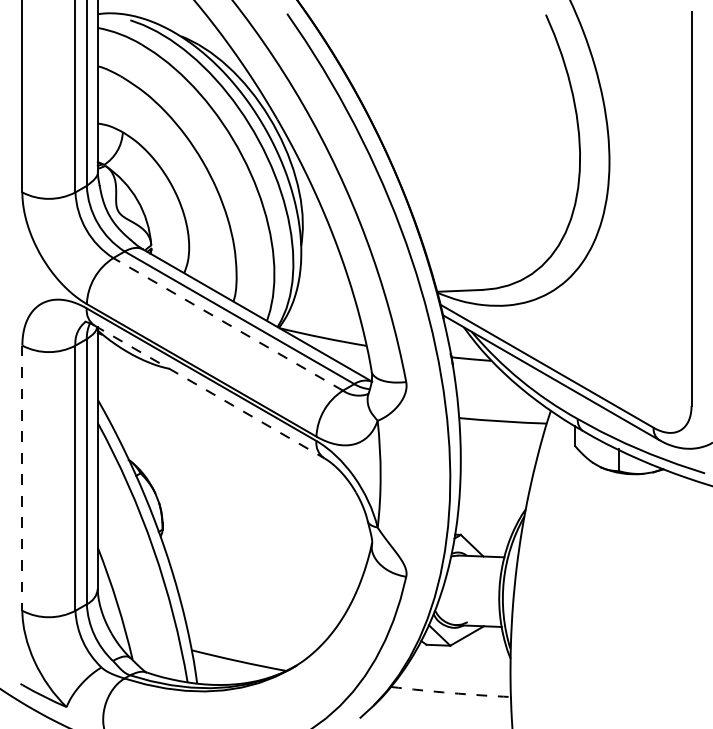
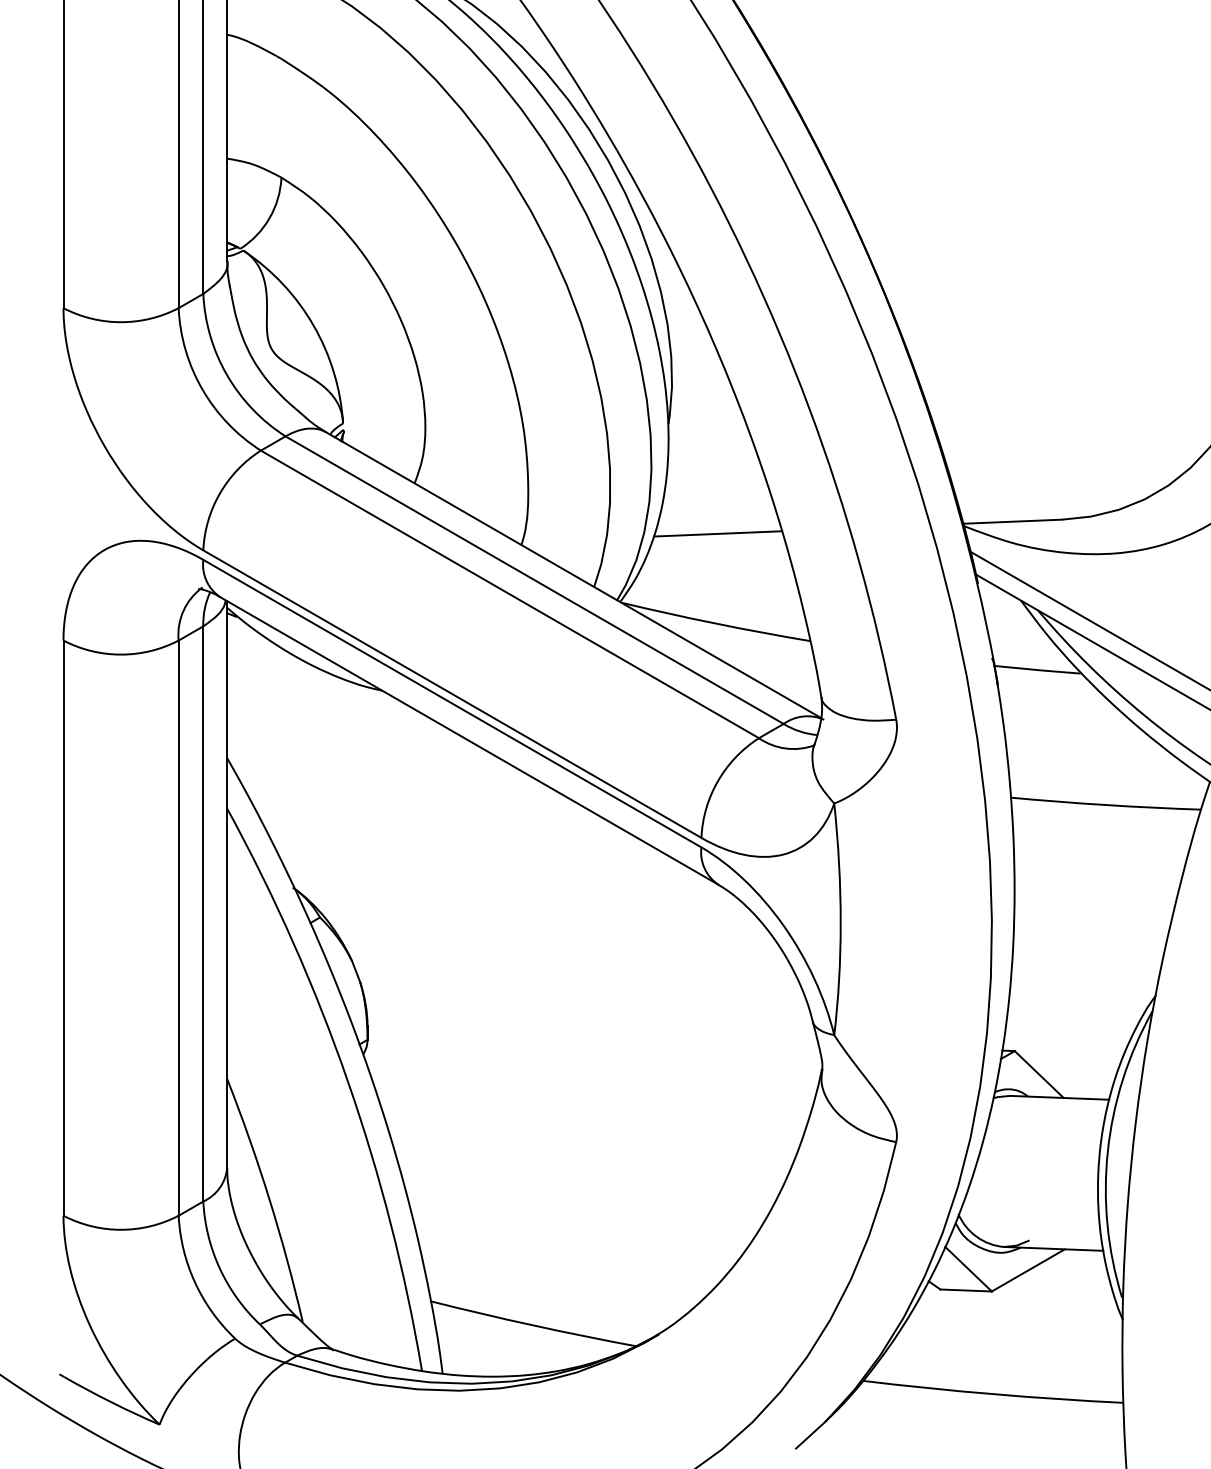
line: (323, 296) -> (716, 533), added
line: (228, 324) -> (510, 594), dashed -> solid
line: (209, 391) -> (469, 740), dashed -> solid
line: (22, 478) -> (63, 928), dashed -> solid
arc: (450, 693) -> (992, 1395), dashed -> solid

